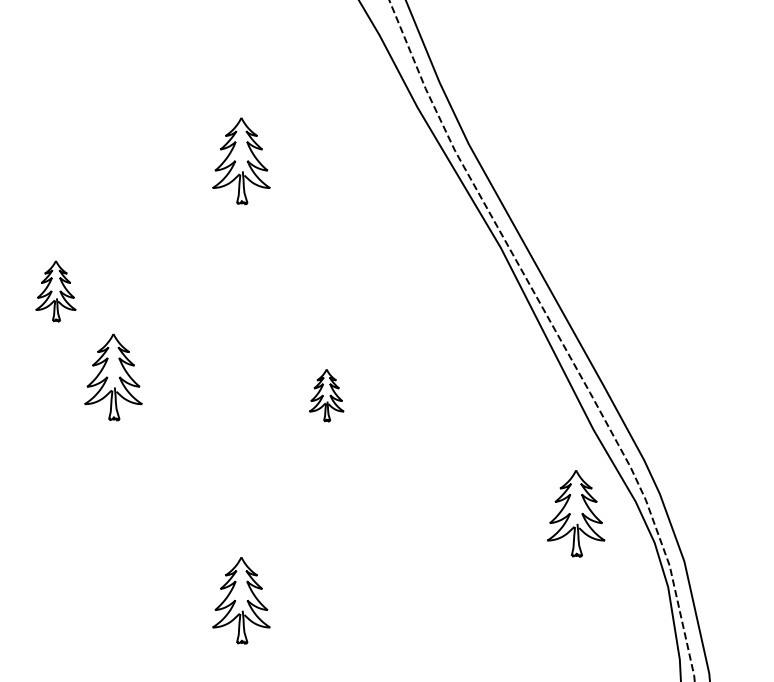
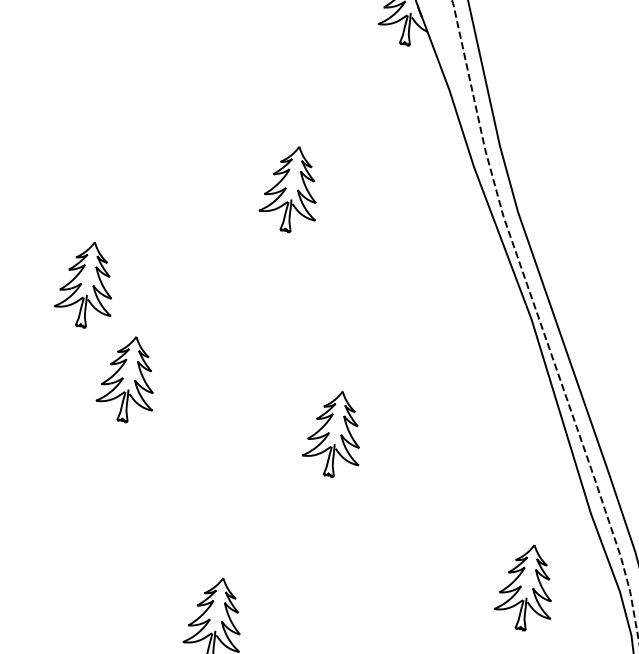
part: (55, 291) -> (86, 285), size x1.43
part: (326, 395) -> (334, 434), size x1.67
part: (576, 513) -> (527, 587), moved

